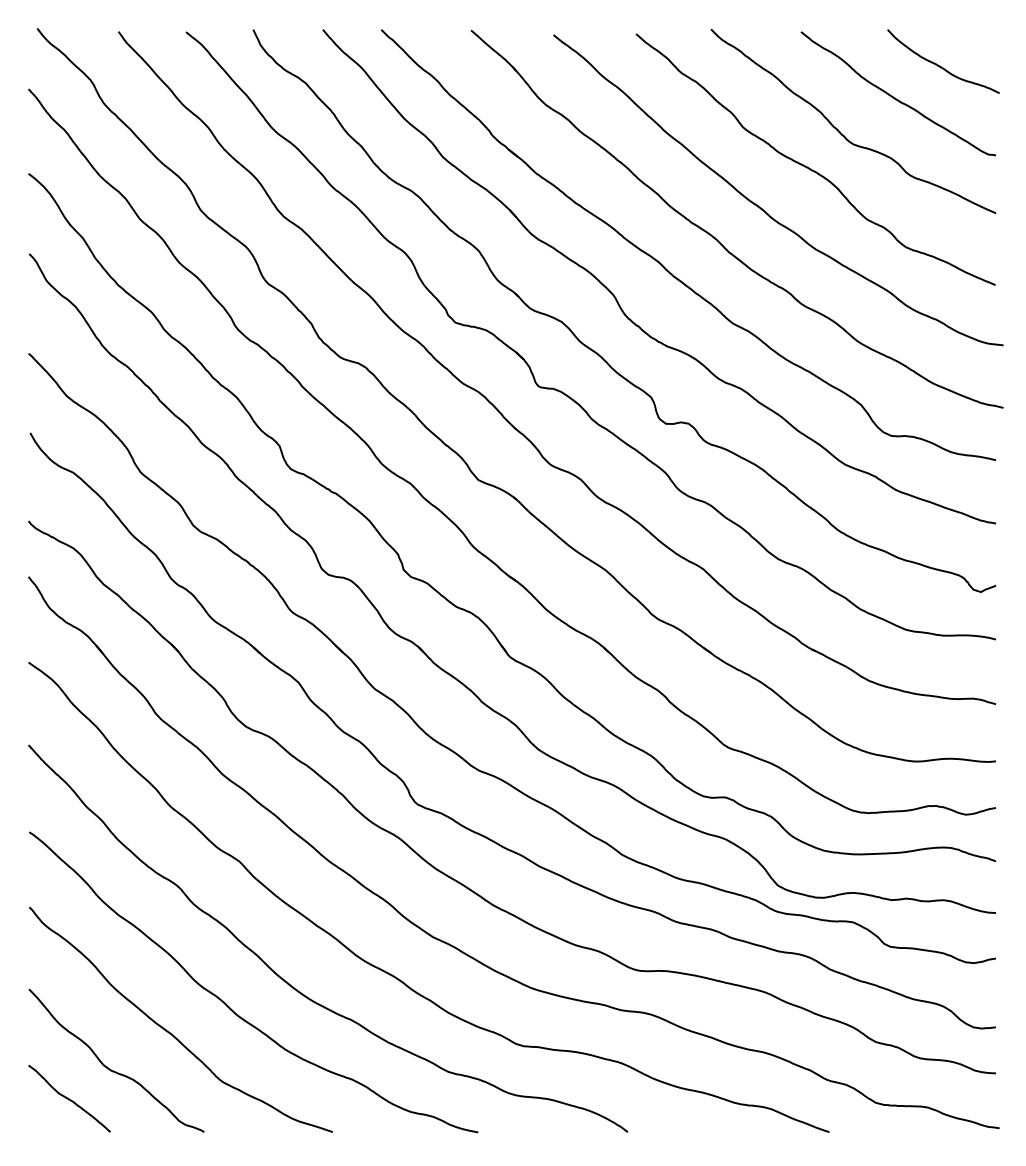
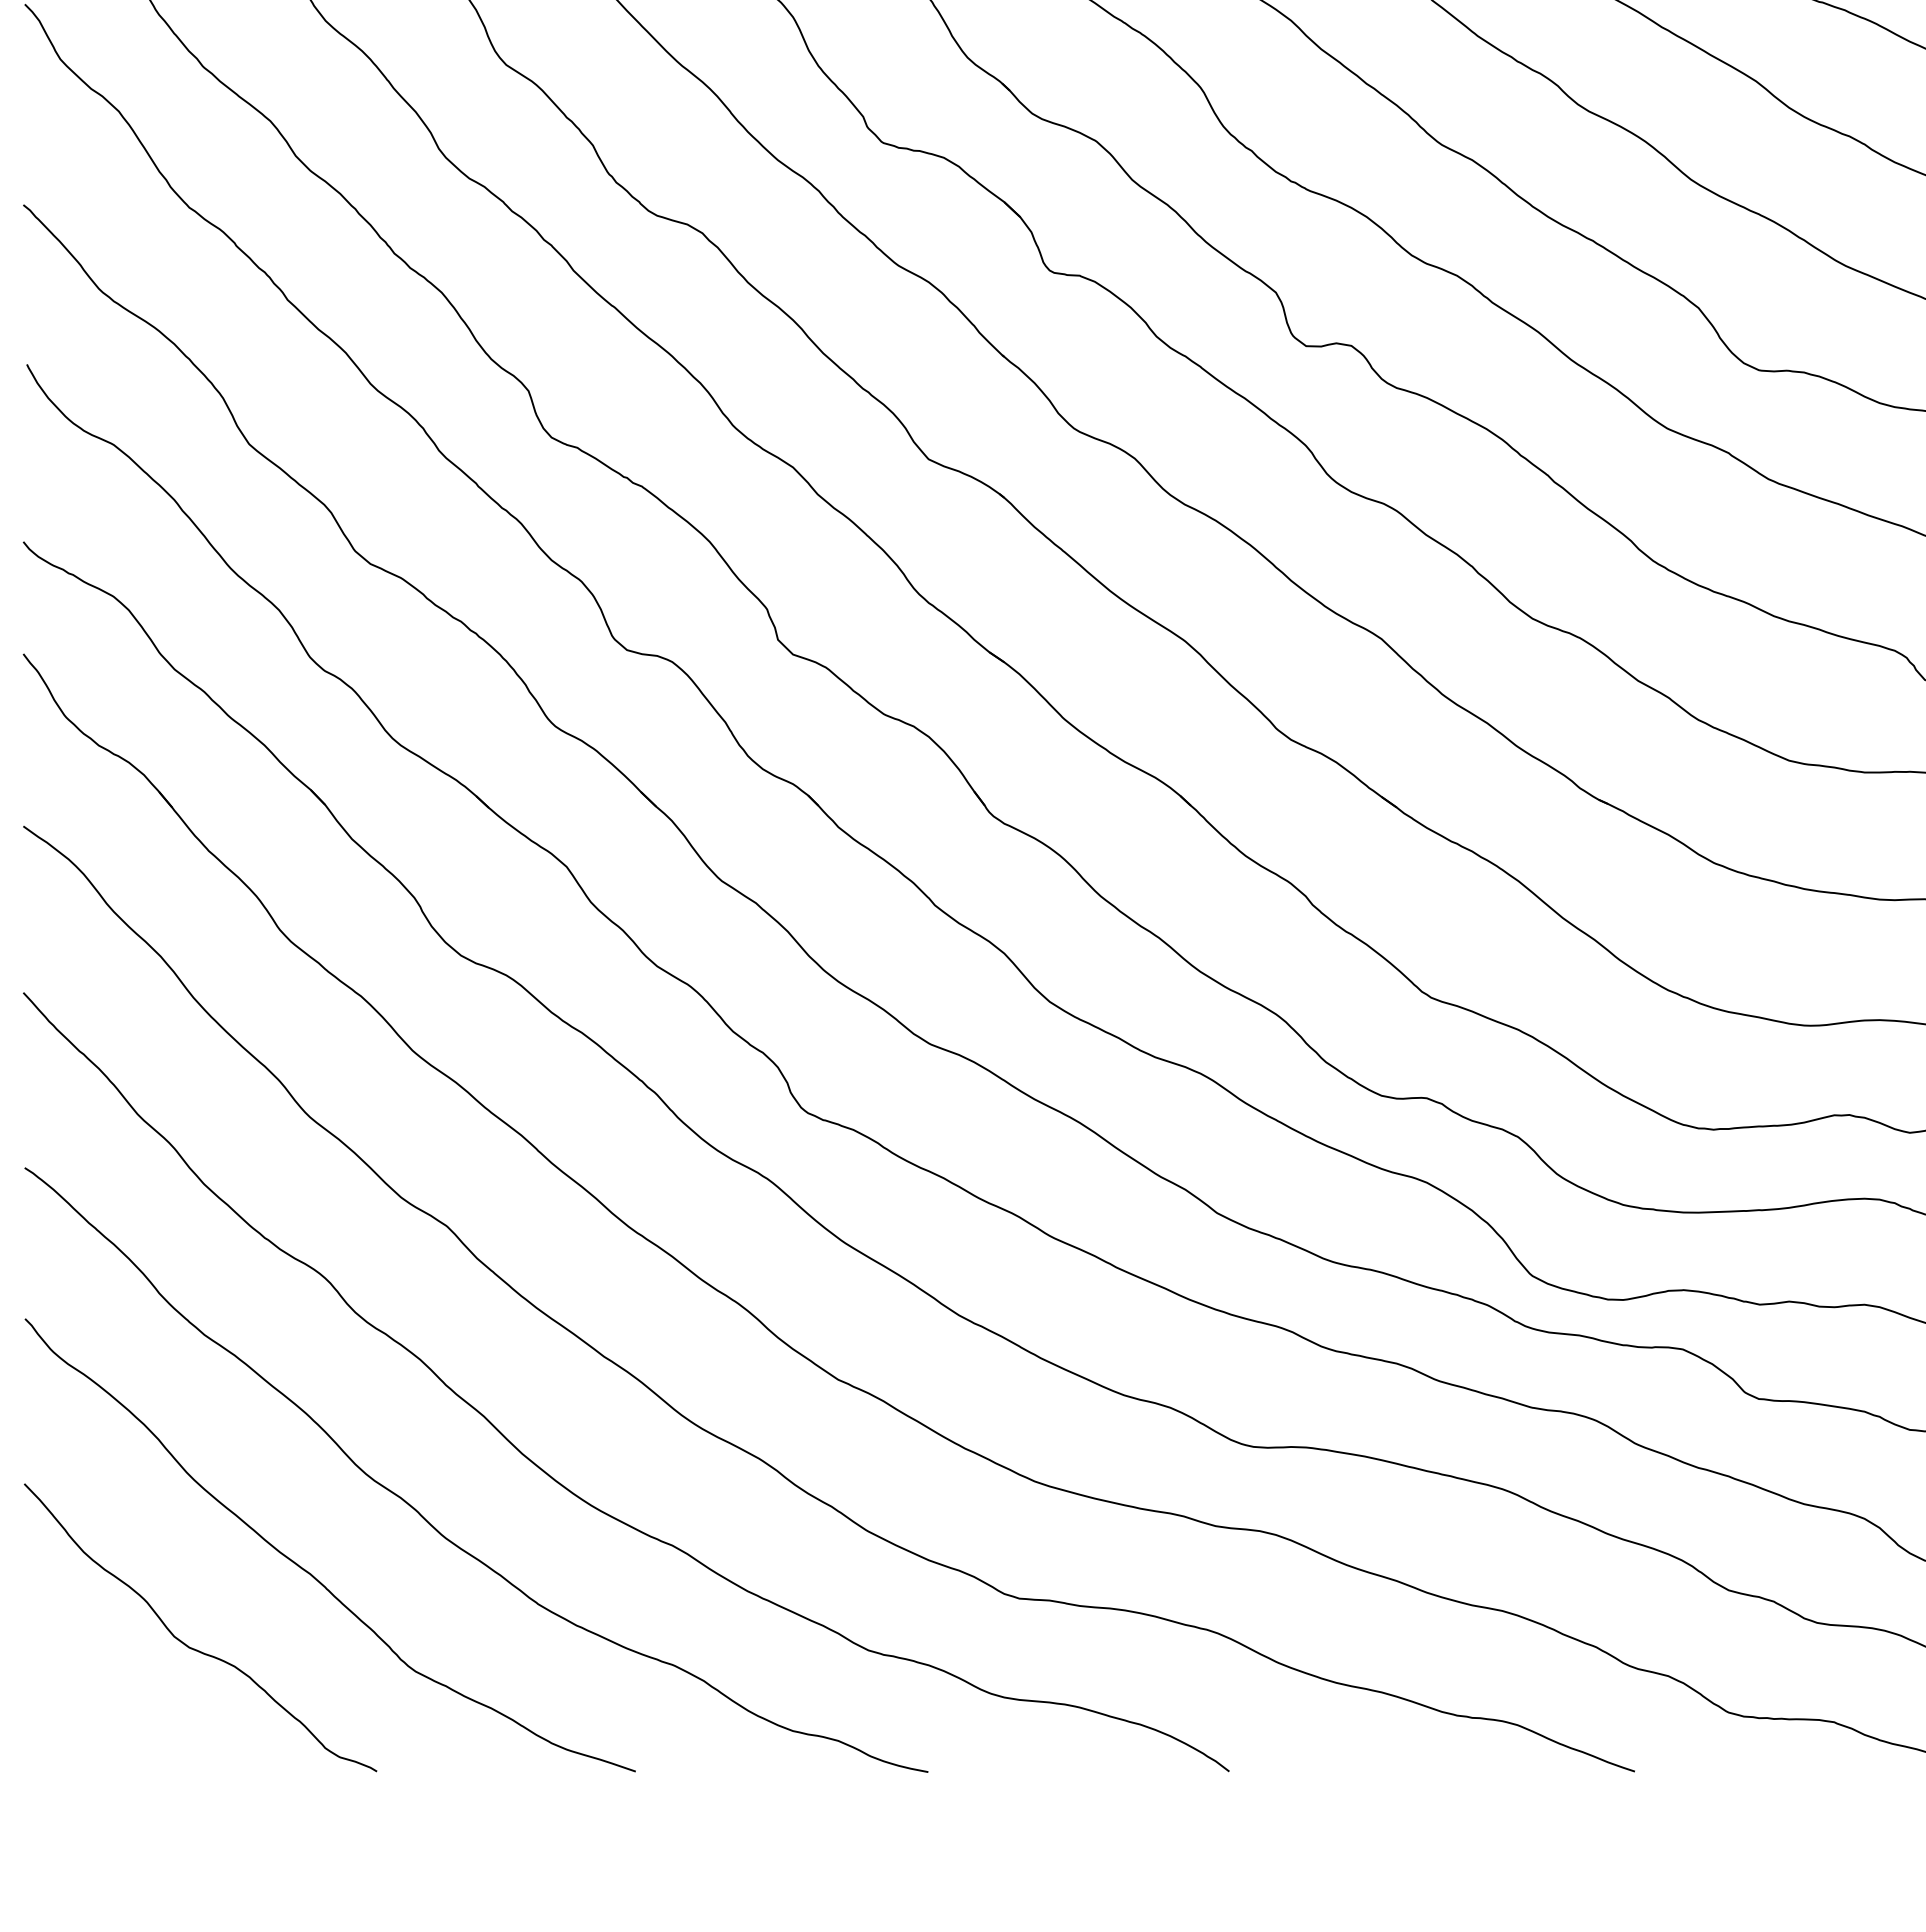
curve: (69, 1098) -> (105, 1703), removed

